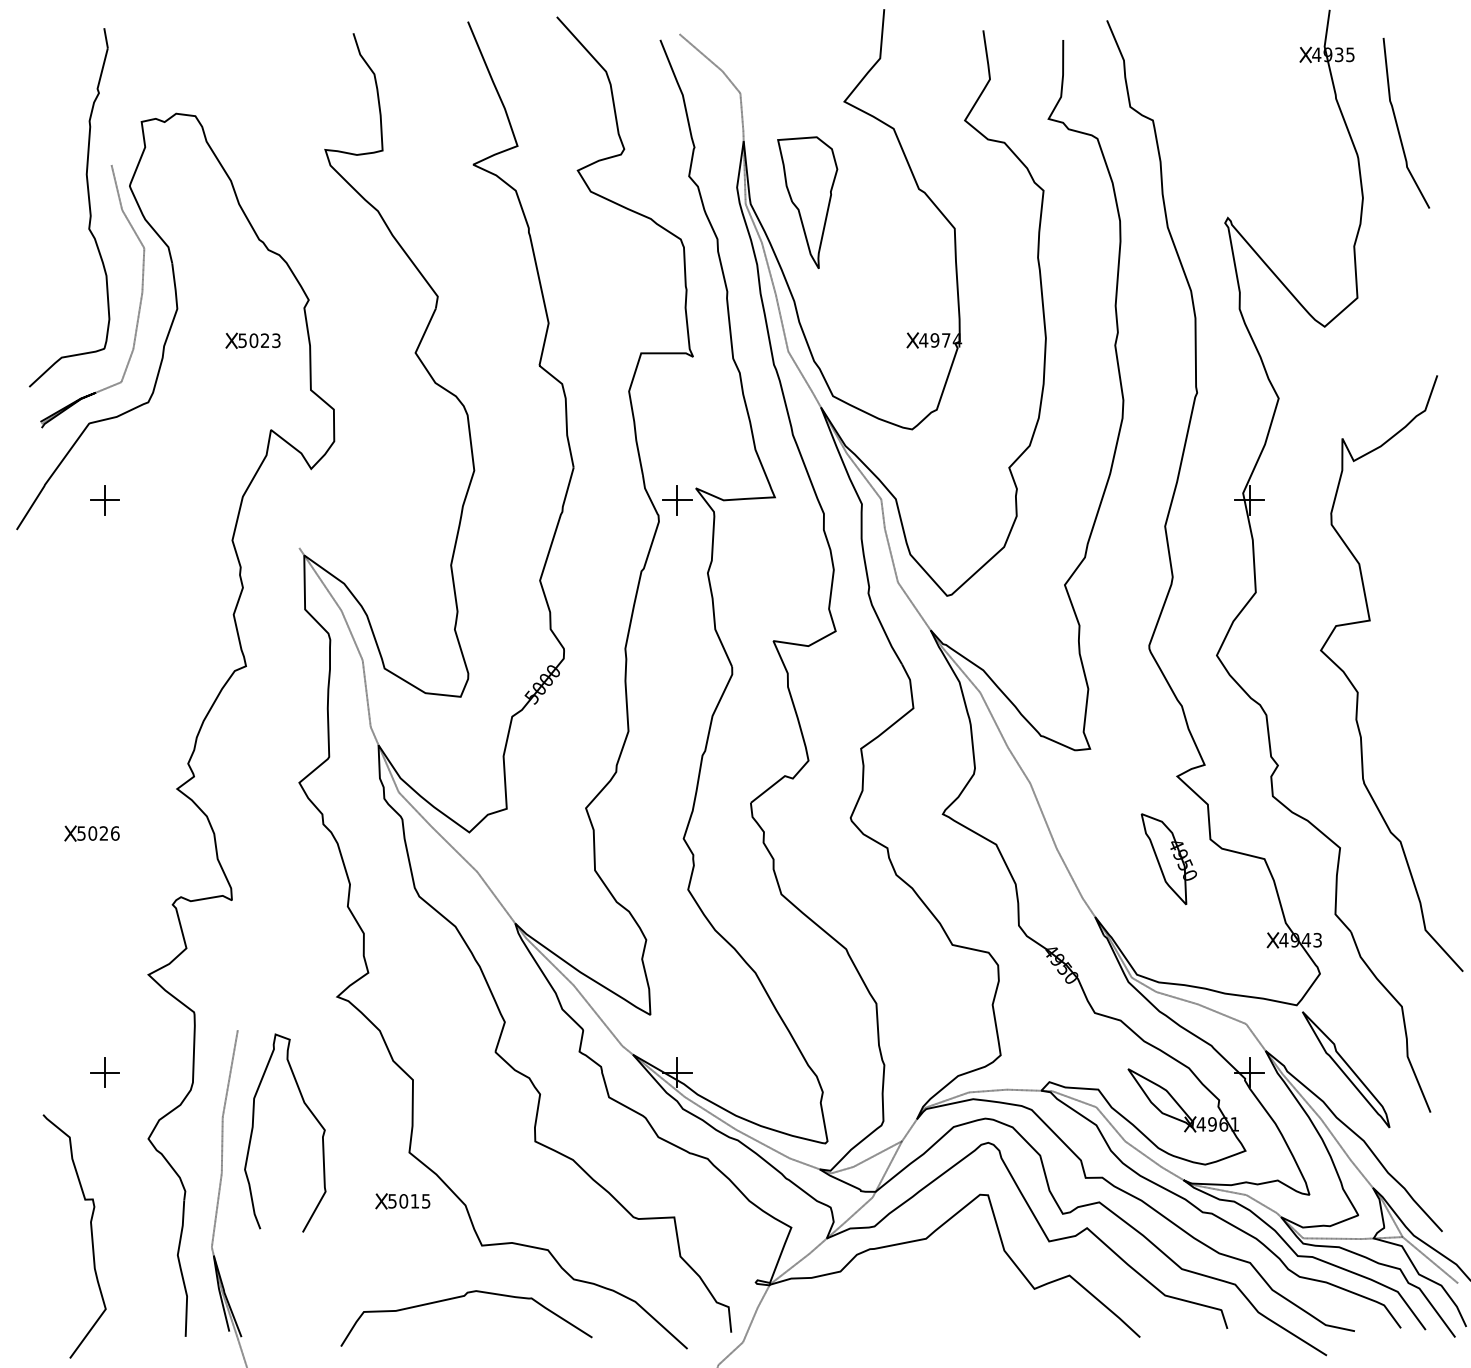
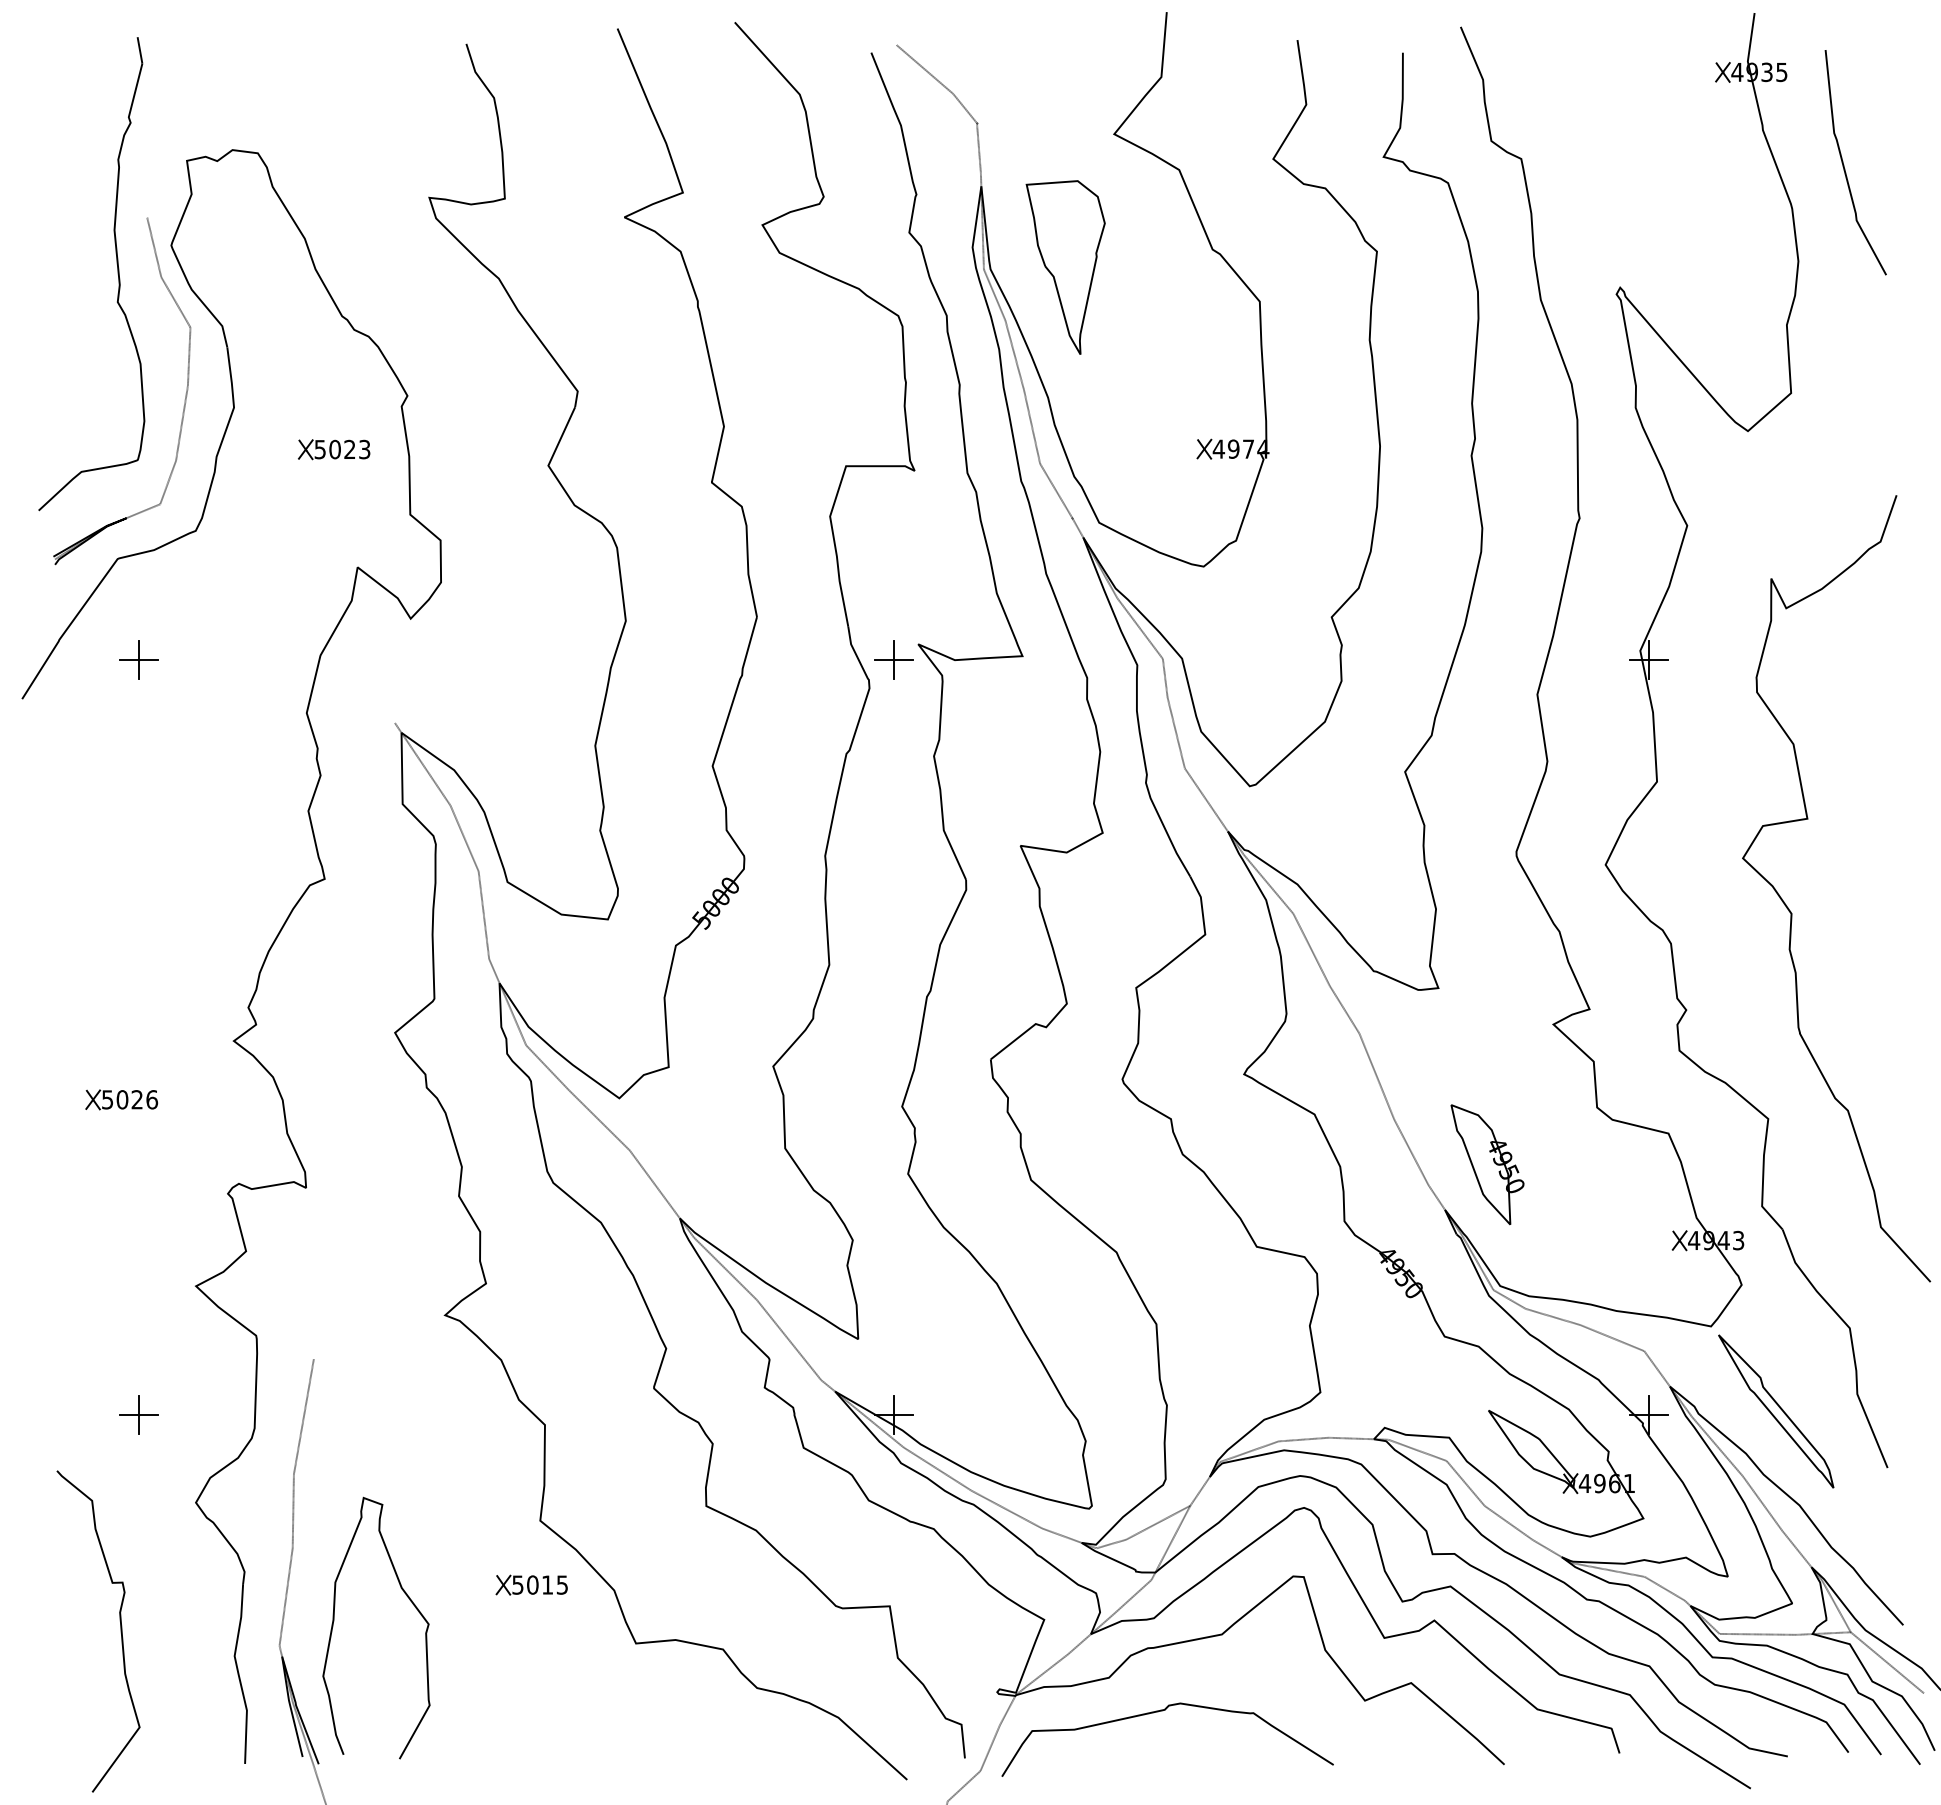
part: (1169, 859) -> (1487, 1164), moved
curve: (253, 1128) -> (334, 1621), moved
curve: (462, 1297) -> (1162, 1711), moved

